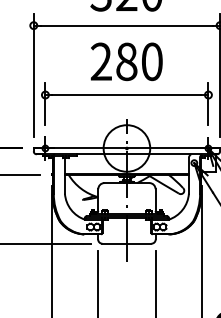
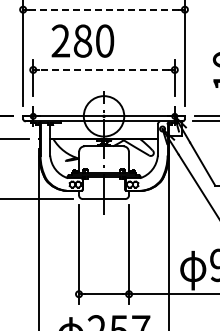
line: (127, 25) -> (104, 9), solid -> dashed
text: (126, 61) -> (82, 40), moved
line: (127, 94) -> (104, 69), solid -> dashed

